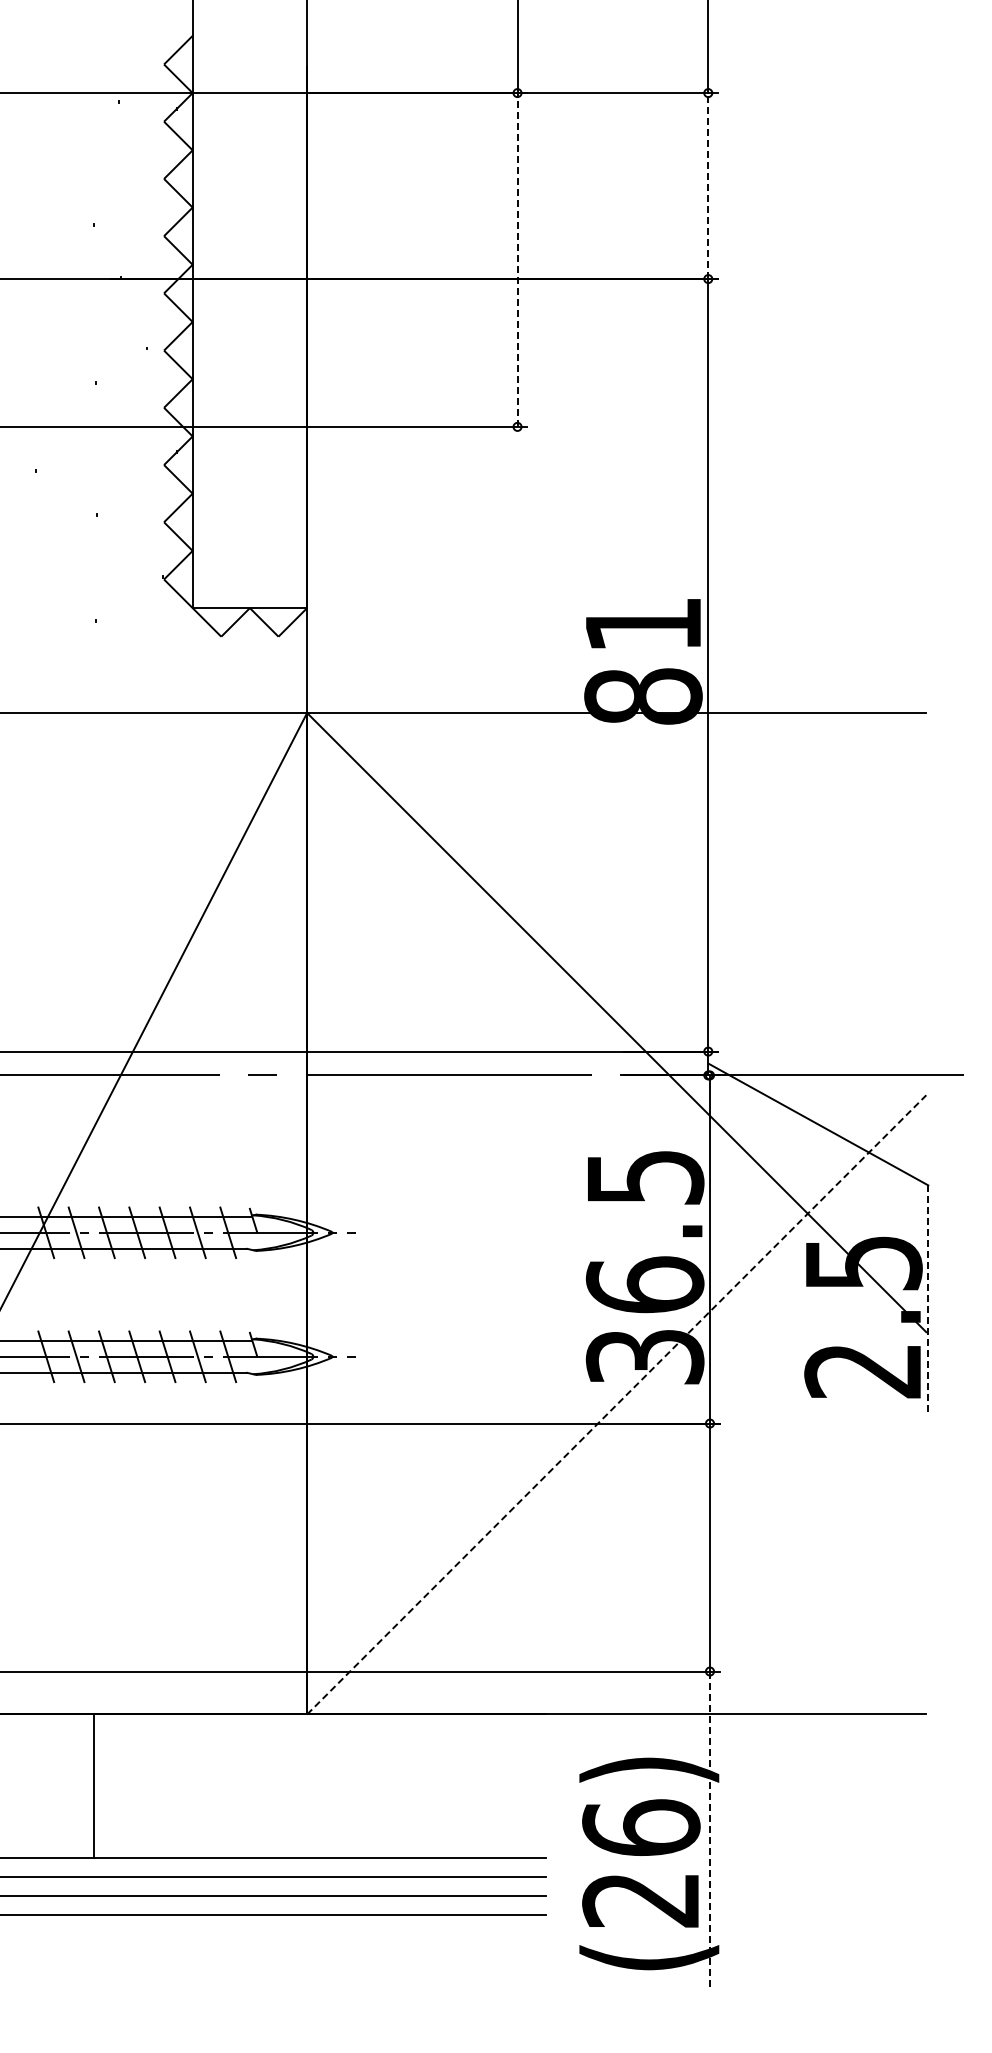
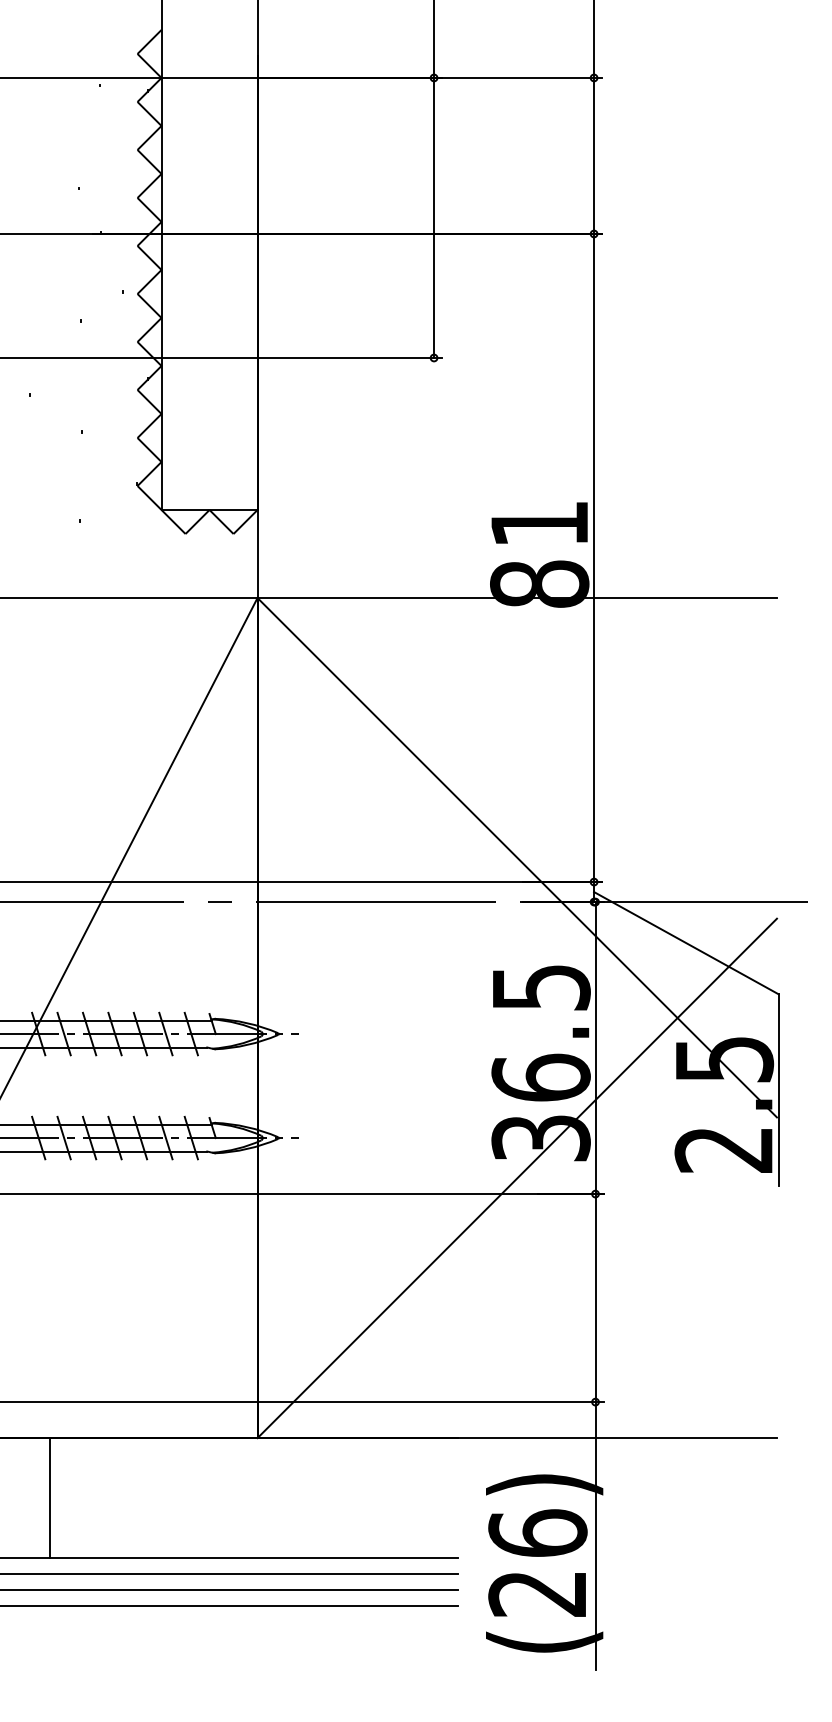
line: (708, 186) -> (594, 156), dashed -> solid
line: (517, 260) -> (434, 218), dashed -> solid
line: (928, 1300) -> (778, 1090), dashed -> solid
line: (616, 1404) -> (517, 1178), dashed -> solid
line: (94, 1785) -> (49, 1497), moved
line: (710, 1831) -> (595, 1536), dashed -> solid

